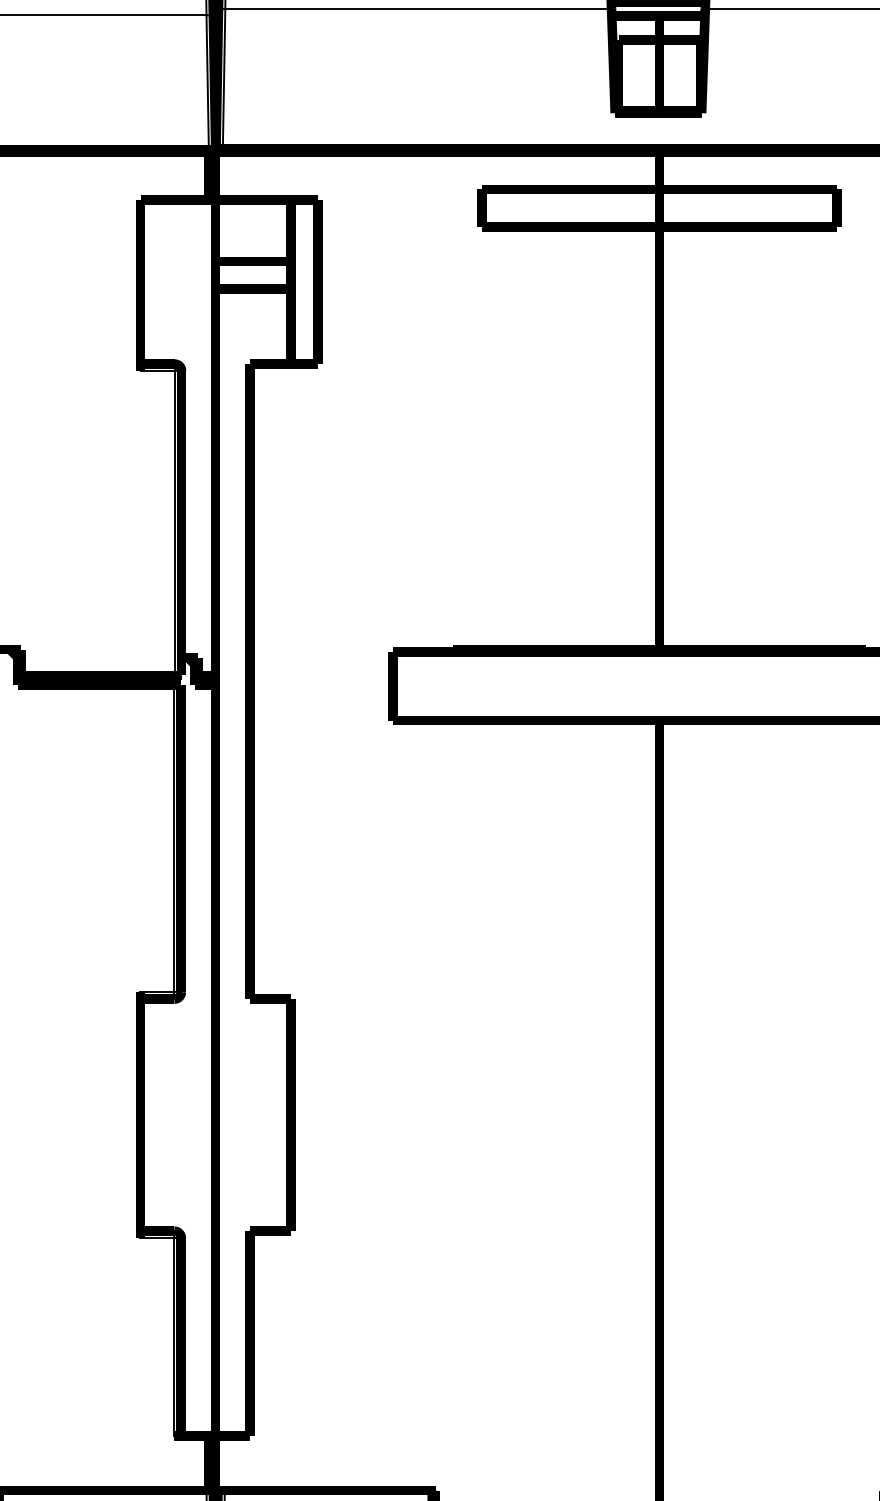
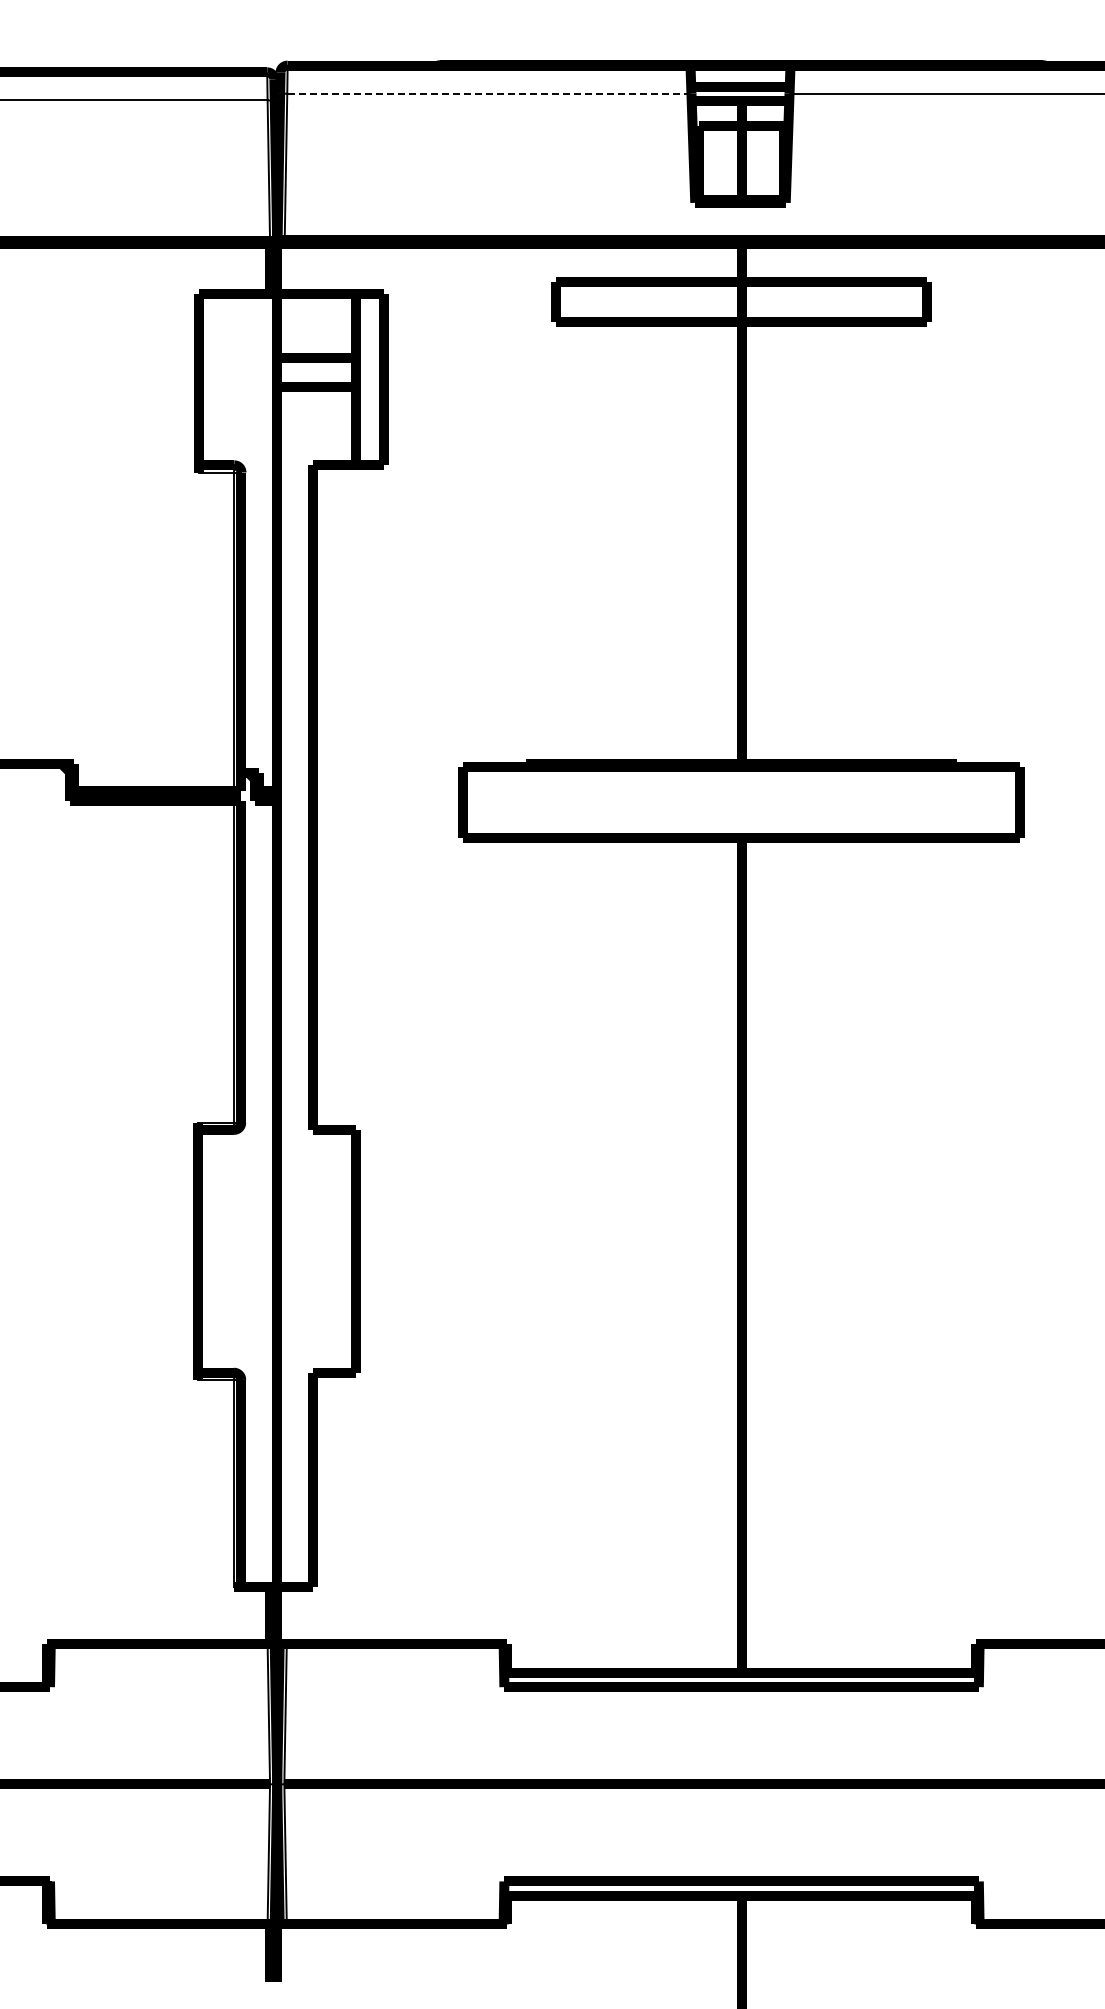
line: (417, 8) -> (488, 93), solid -> dashed

